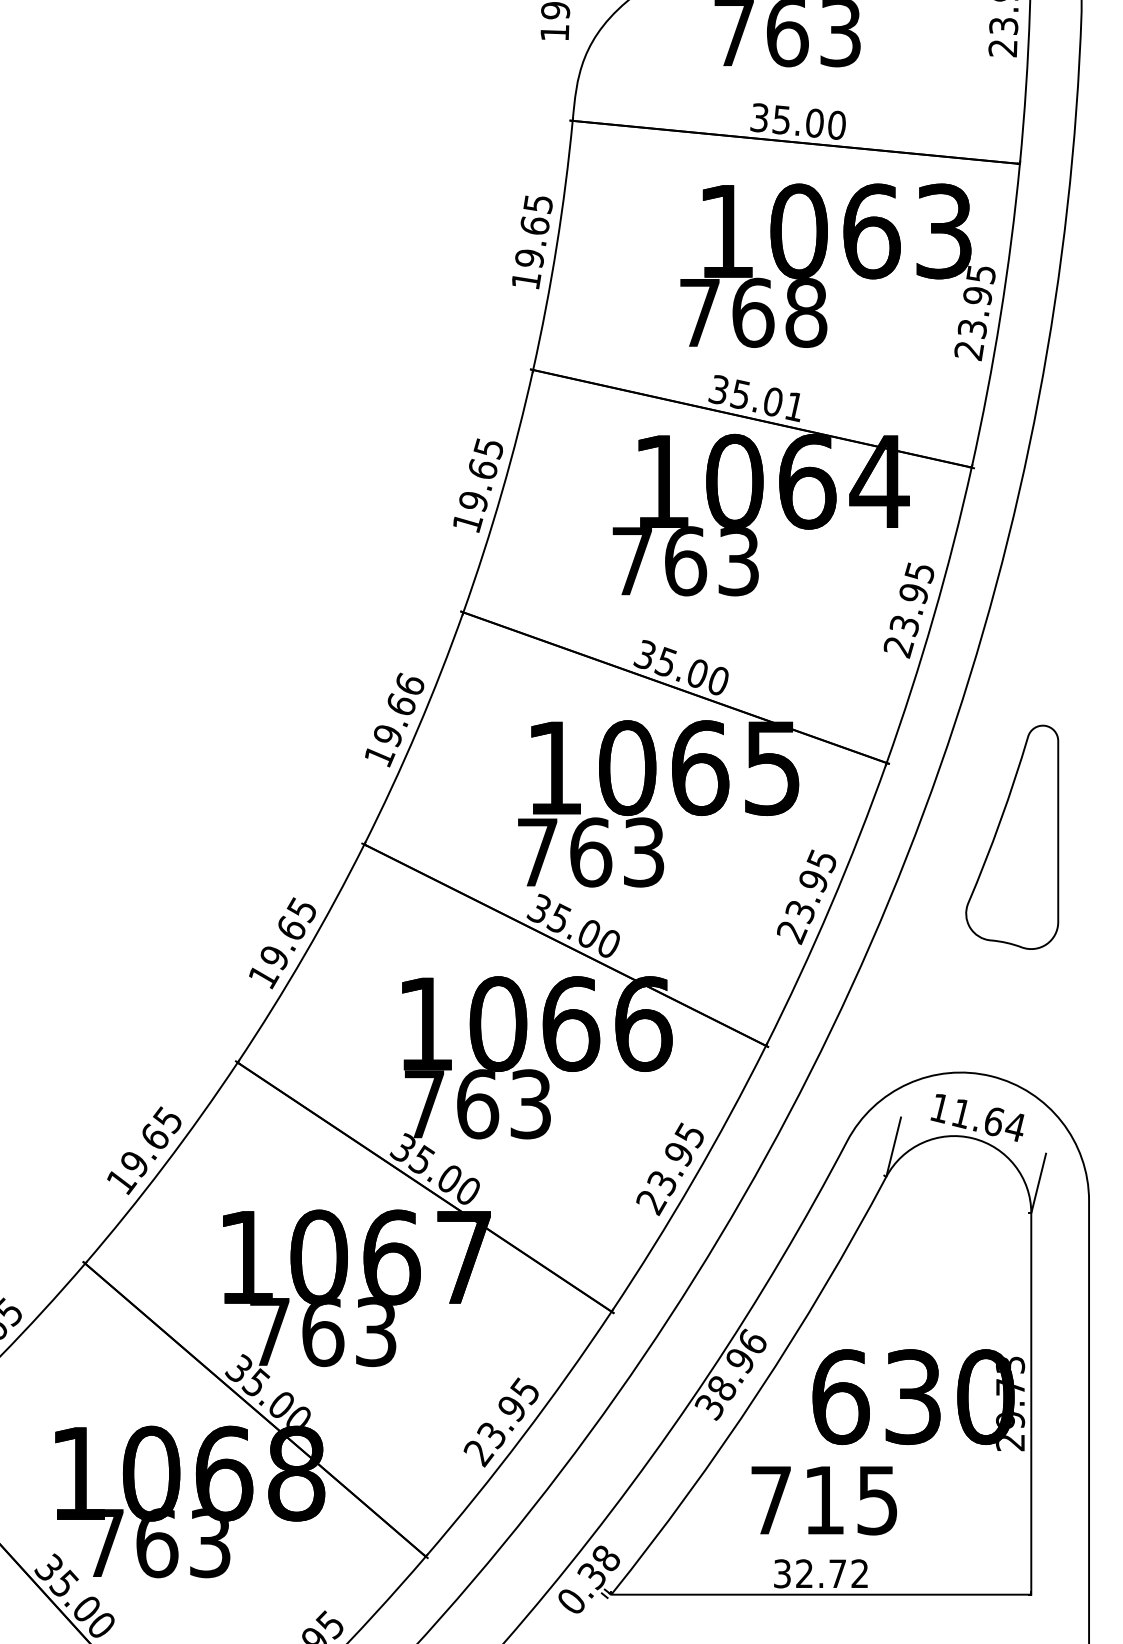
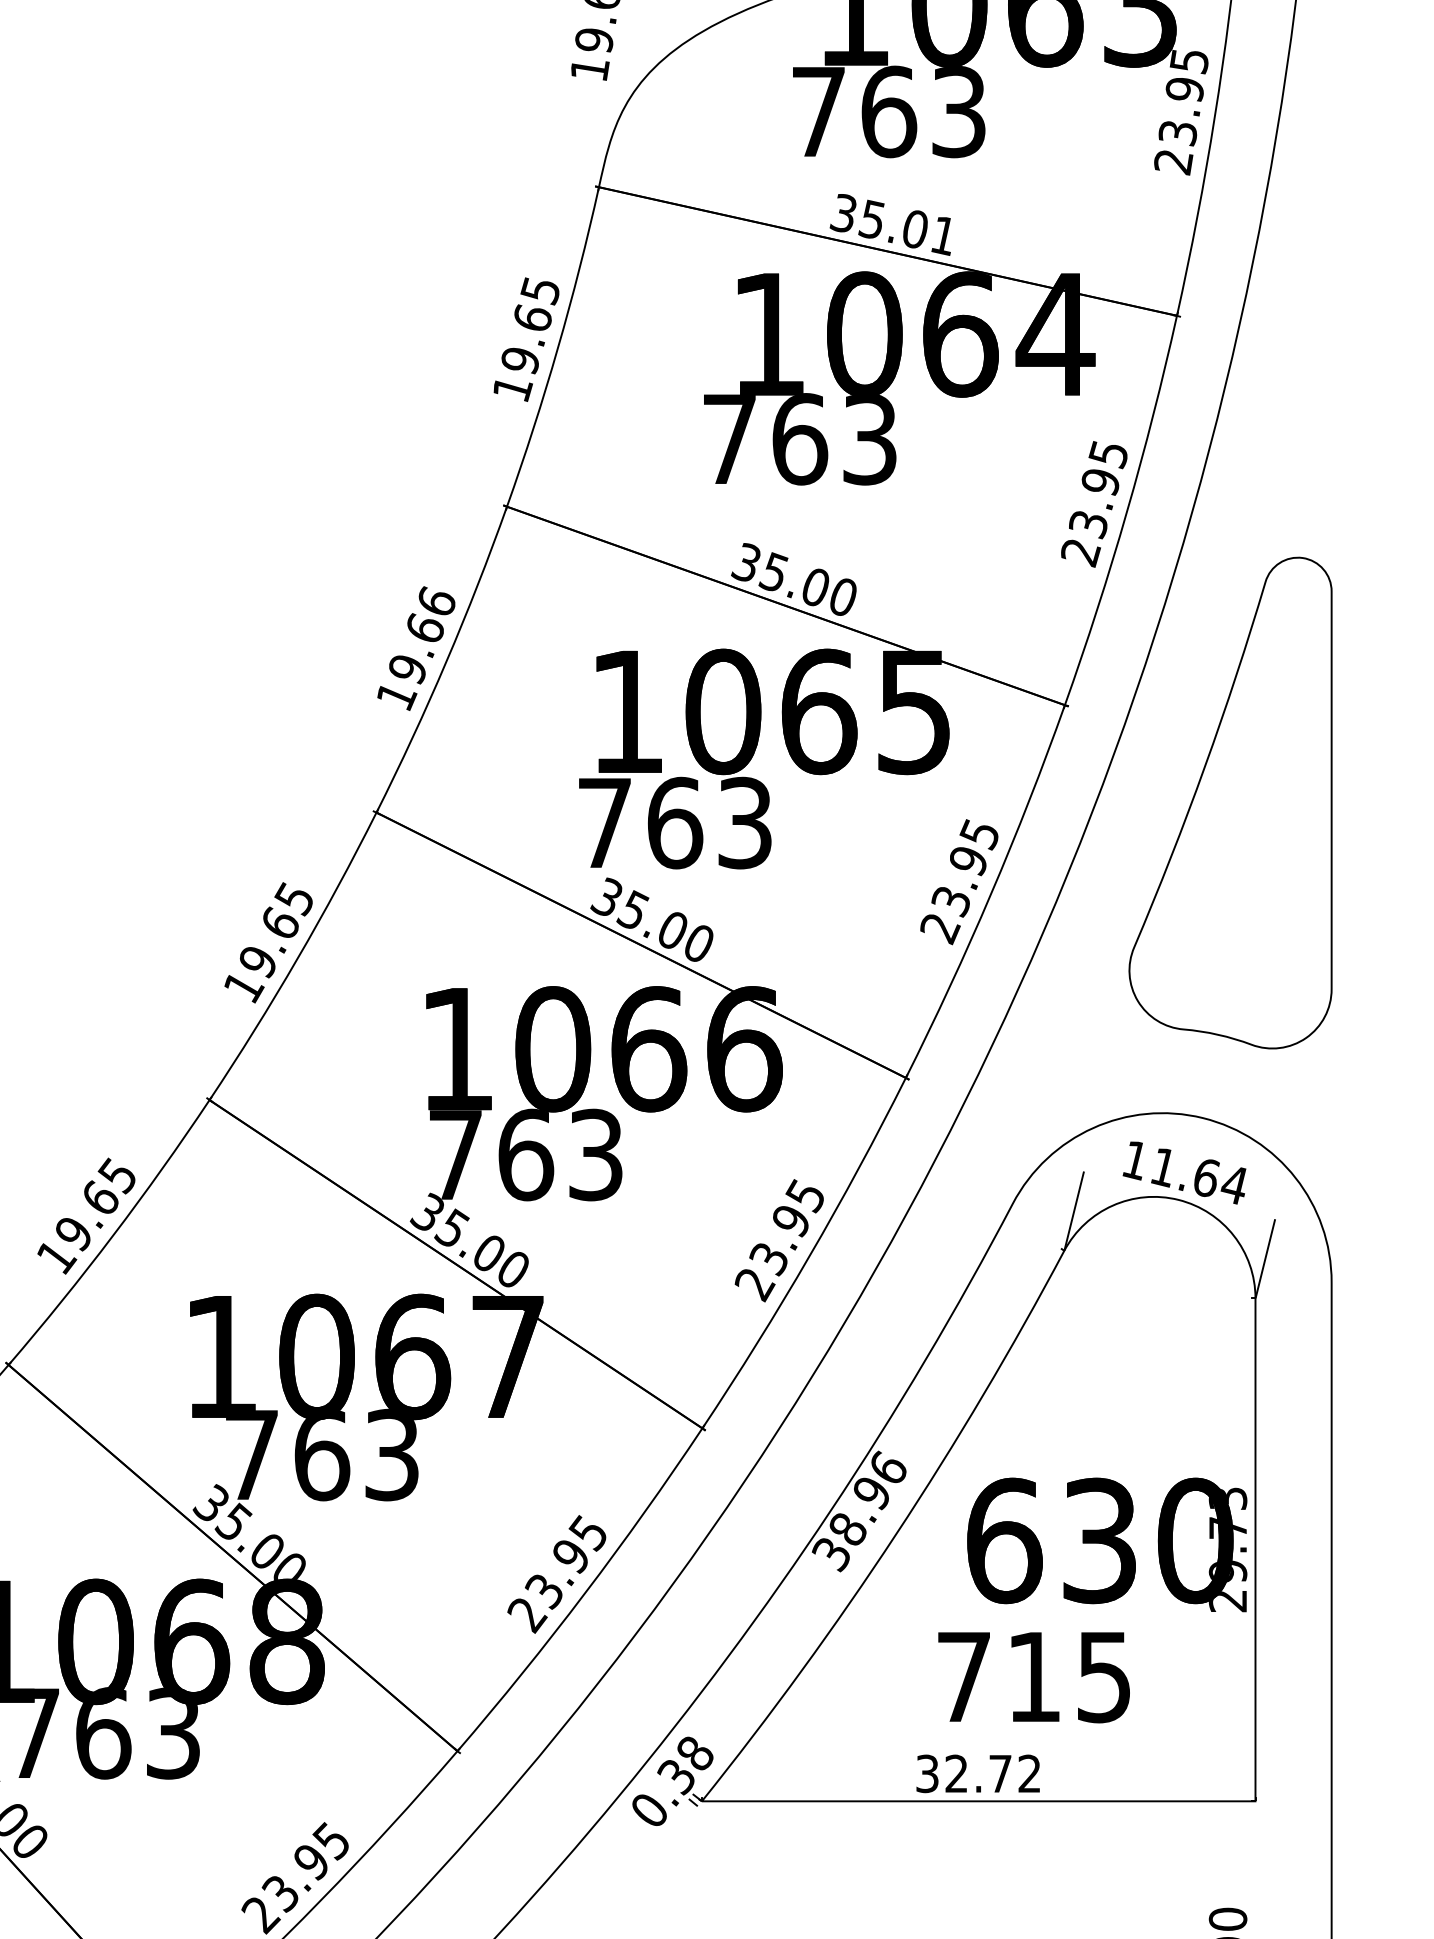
text: (806, 312) -> (959, 111), 768 -> 763
part: (1011, 837) -> (1229, 803), size x1.67
text: (823, 1500) -> (1033, 1677), moved

